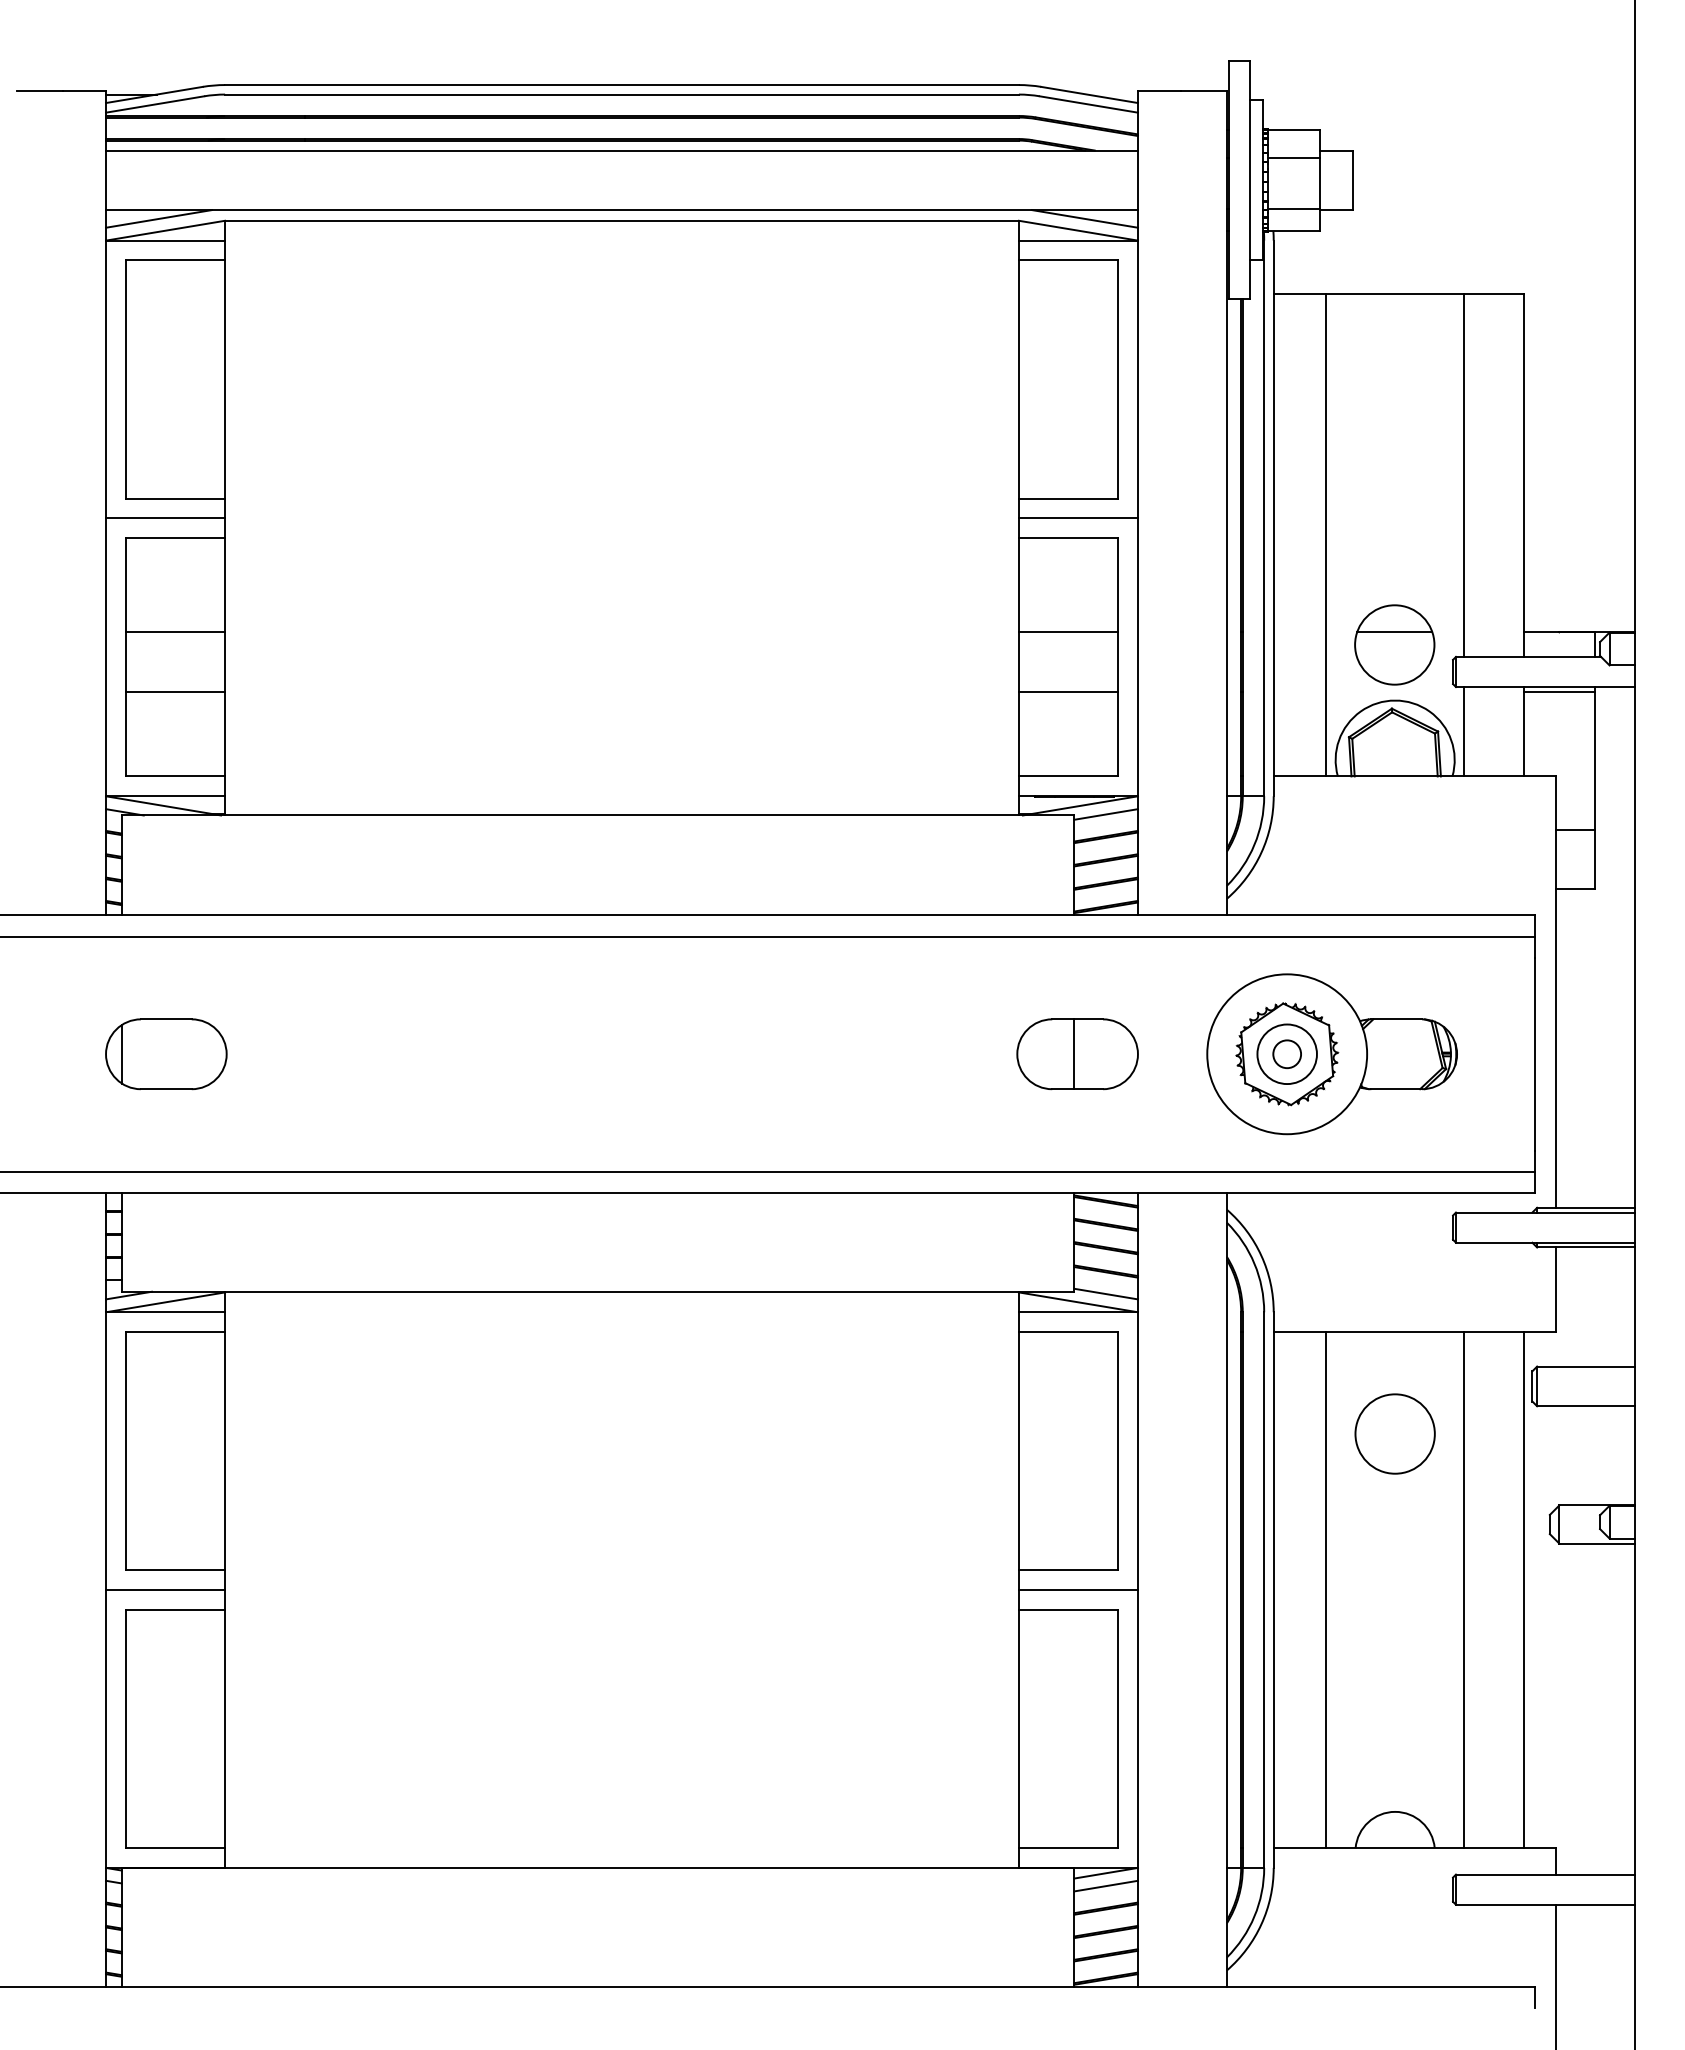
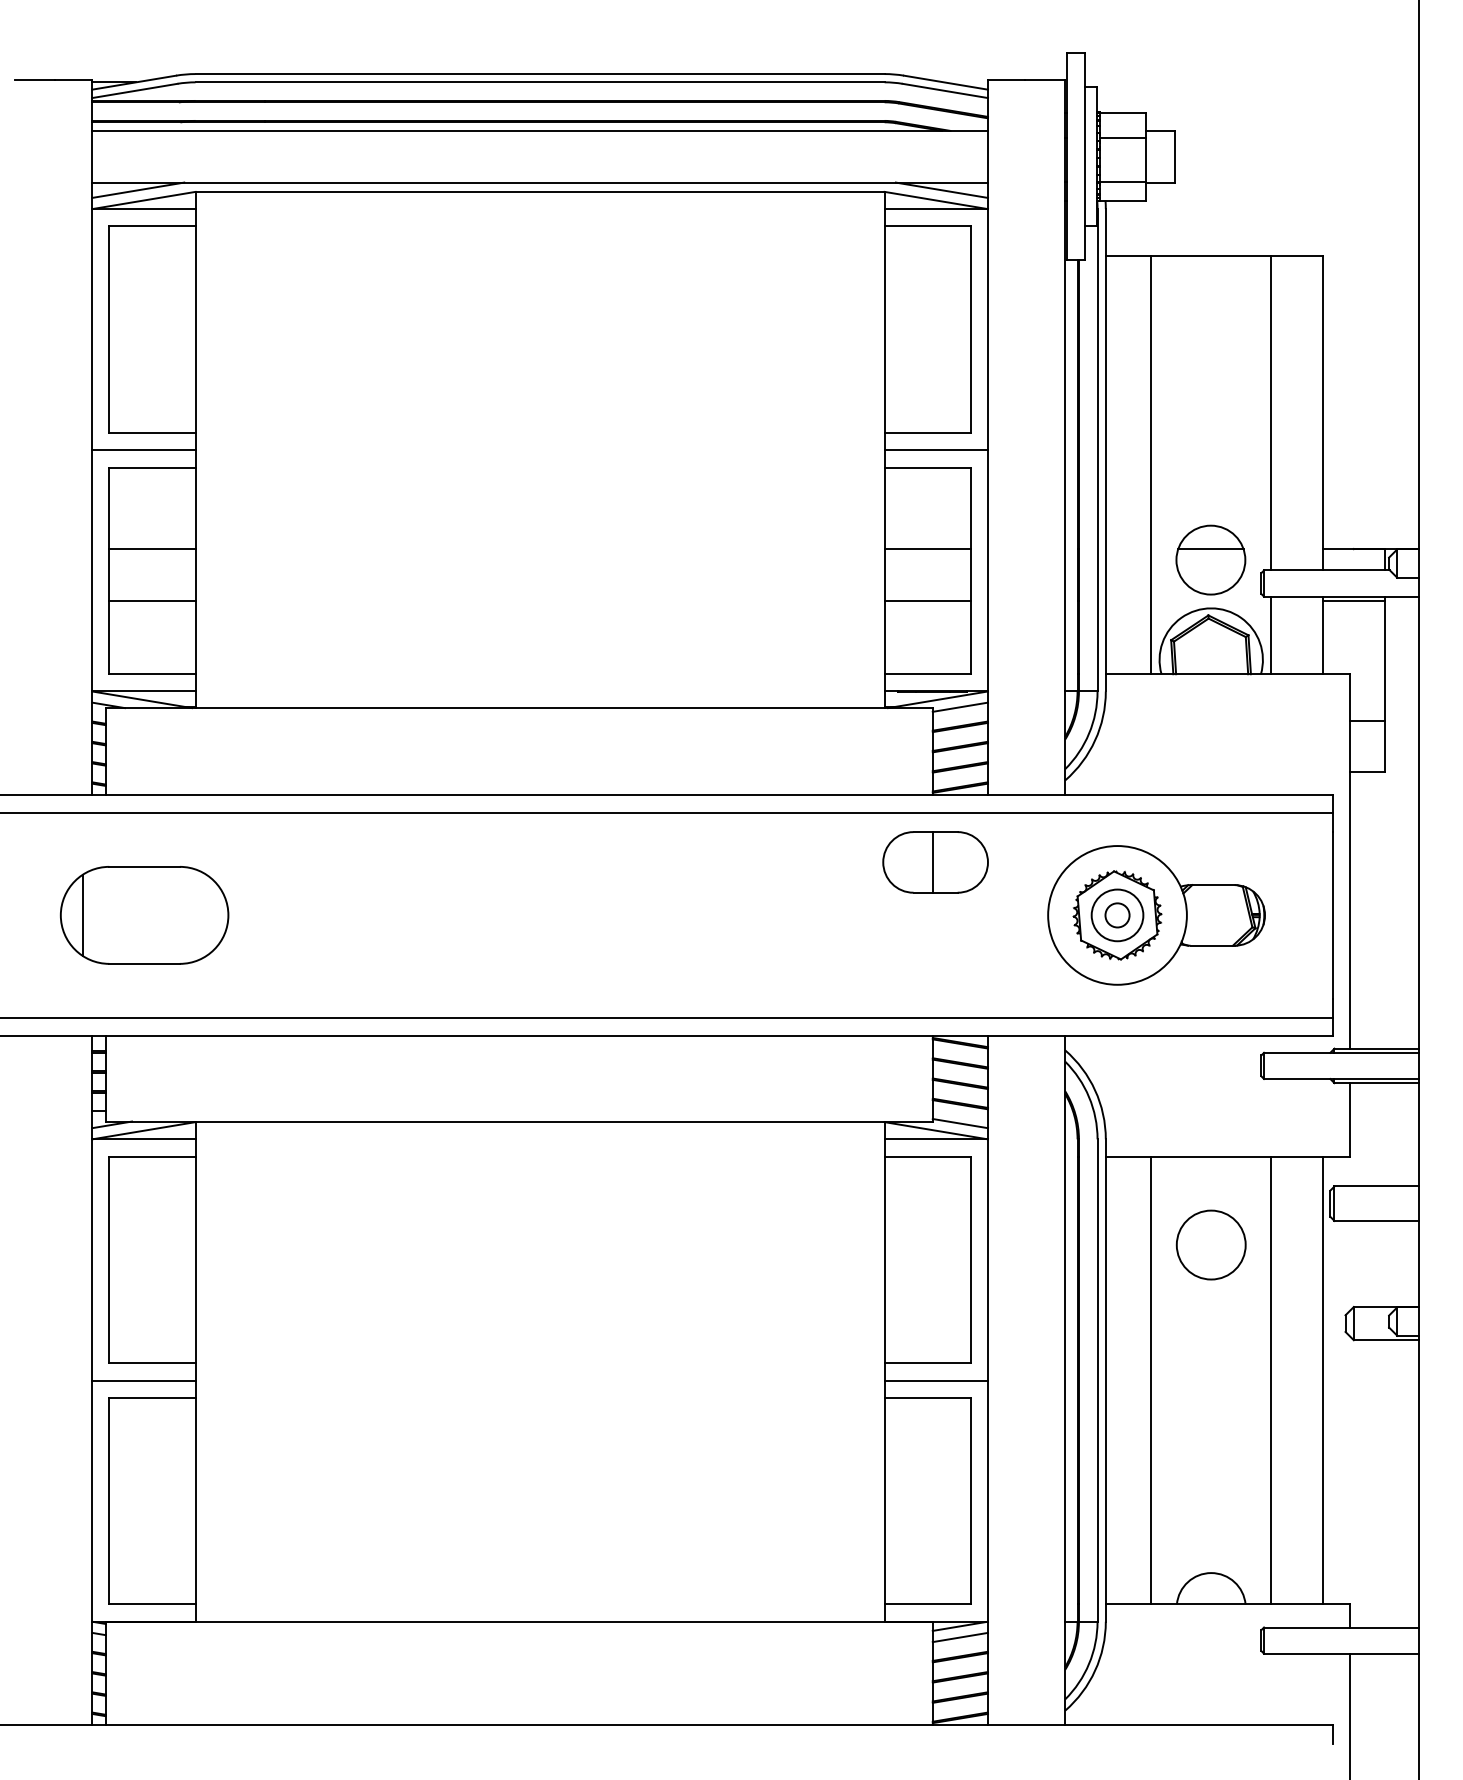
part: (166, 1054) -> (144, 915), size x1.6
part: (1077, 1054) -> (935, 862), moved

